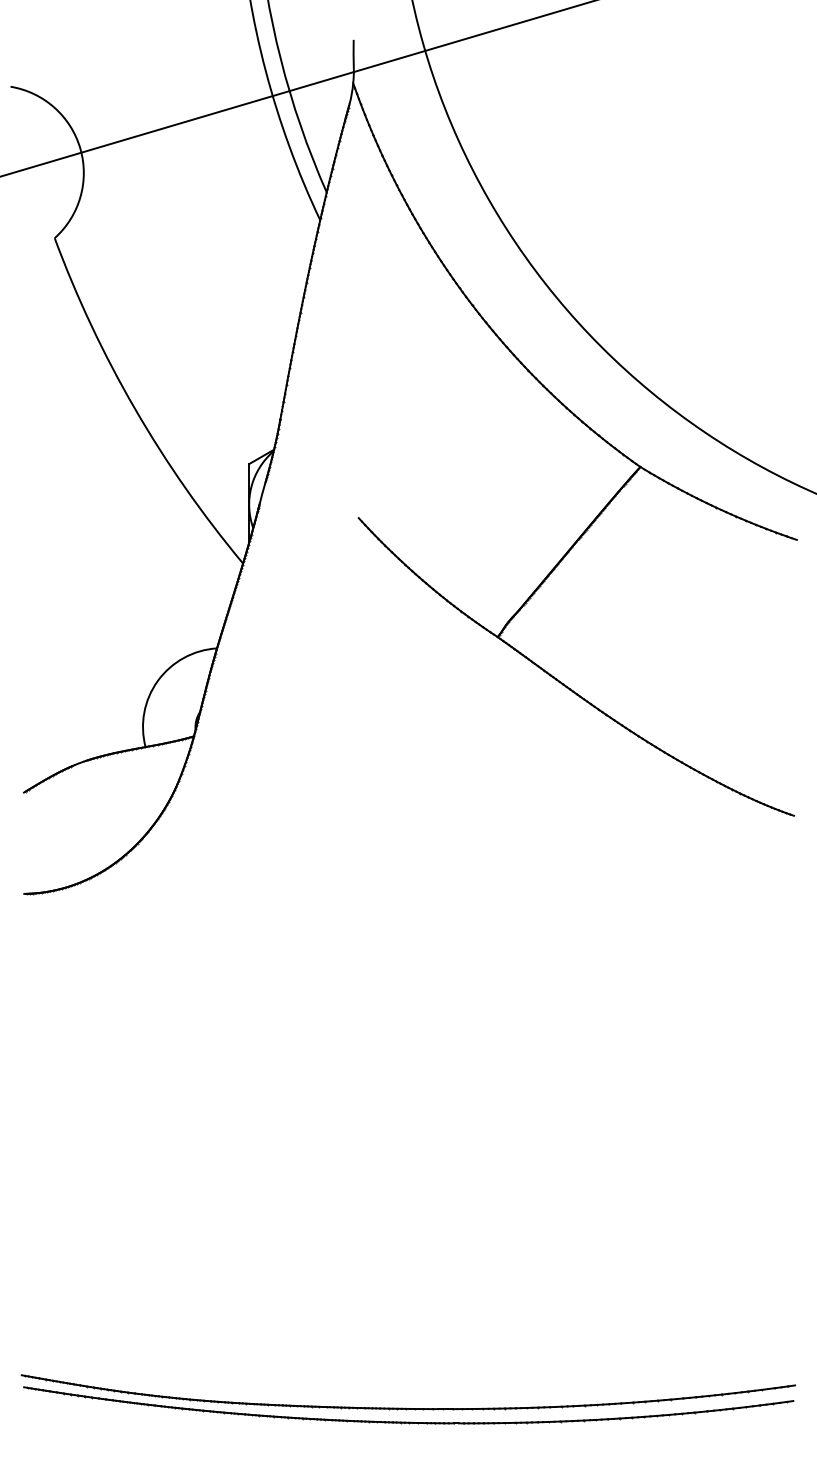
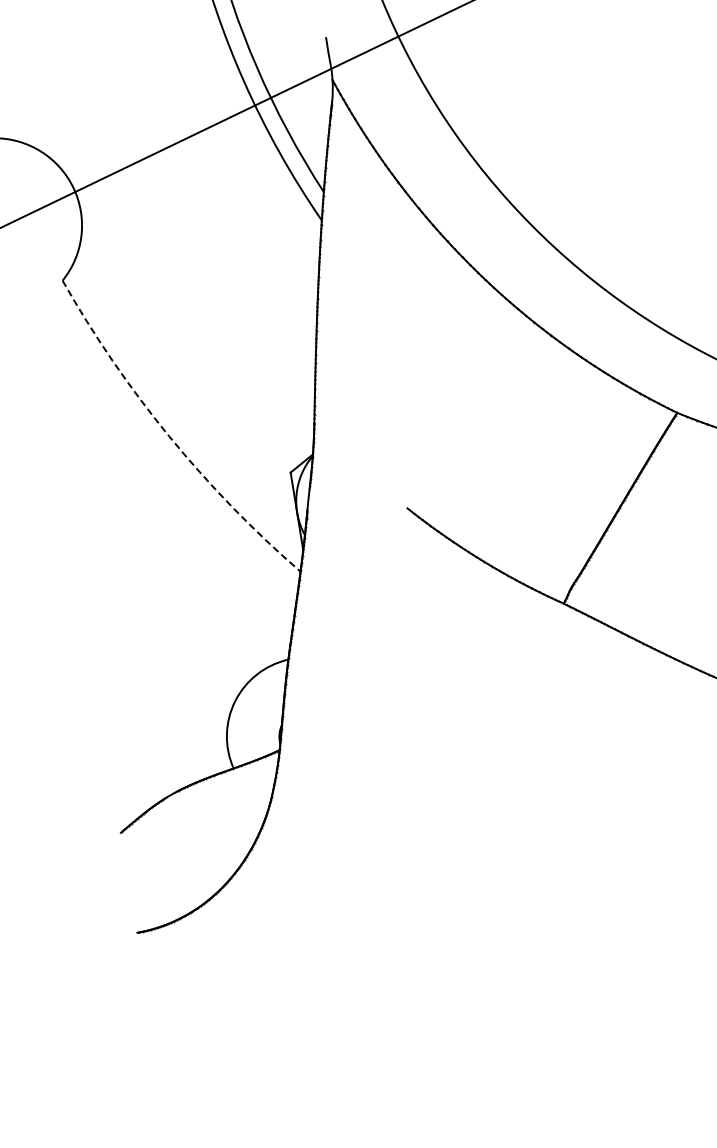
arc: (135, 408) -> (169, 435), solid -> dashed

